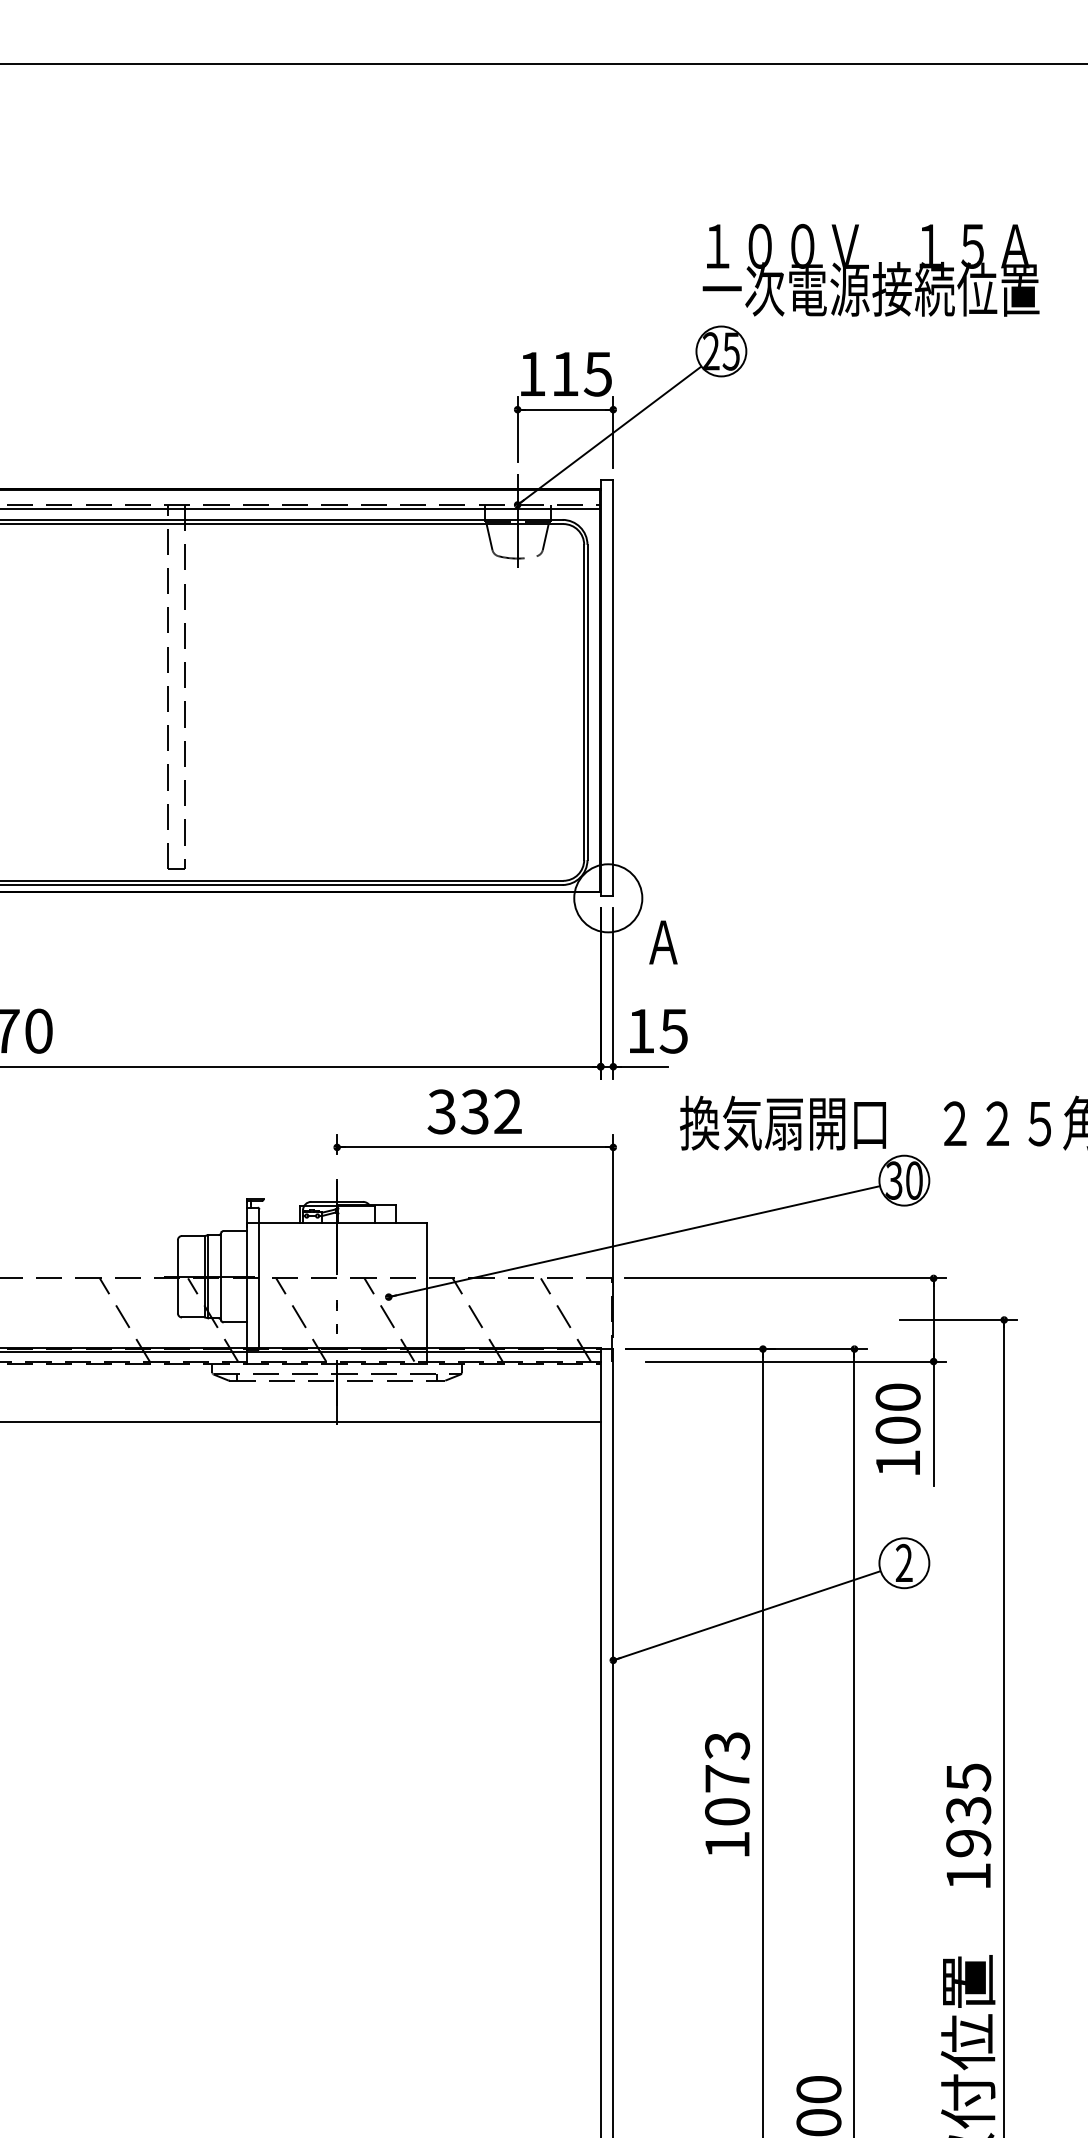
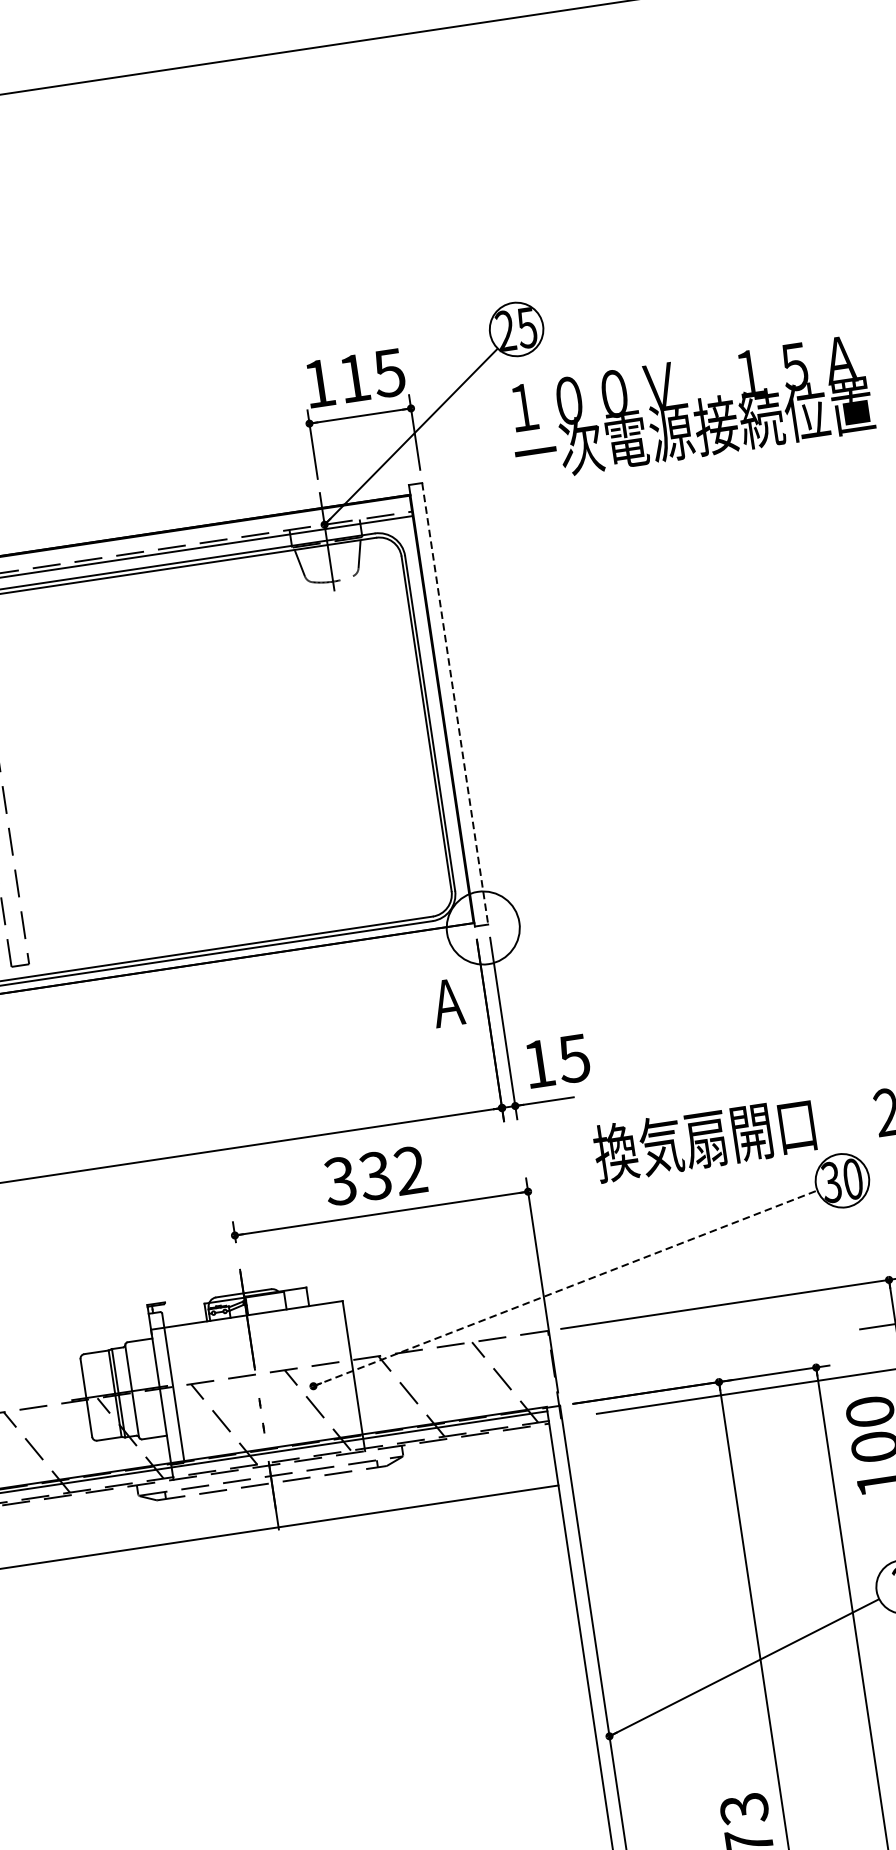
text: (870, 270) -> (690, 408), moved
line: (613, 687) -> (455, 703), solid -> dashed
text: (663, 942) -> (448, 1002), moved
line: (634, 1241) -> (565, 1288), solid -> dashed

